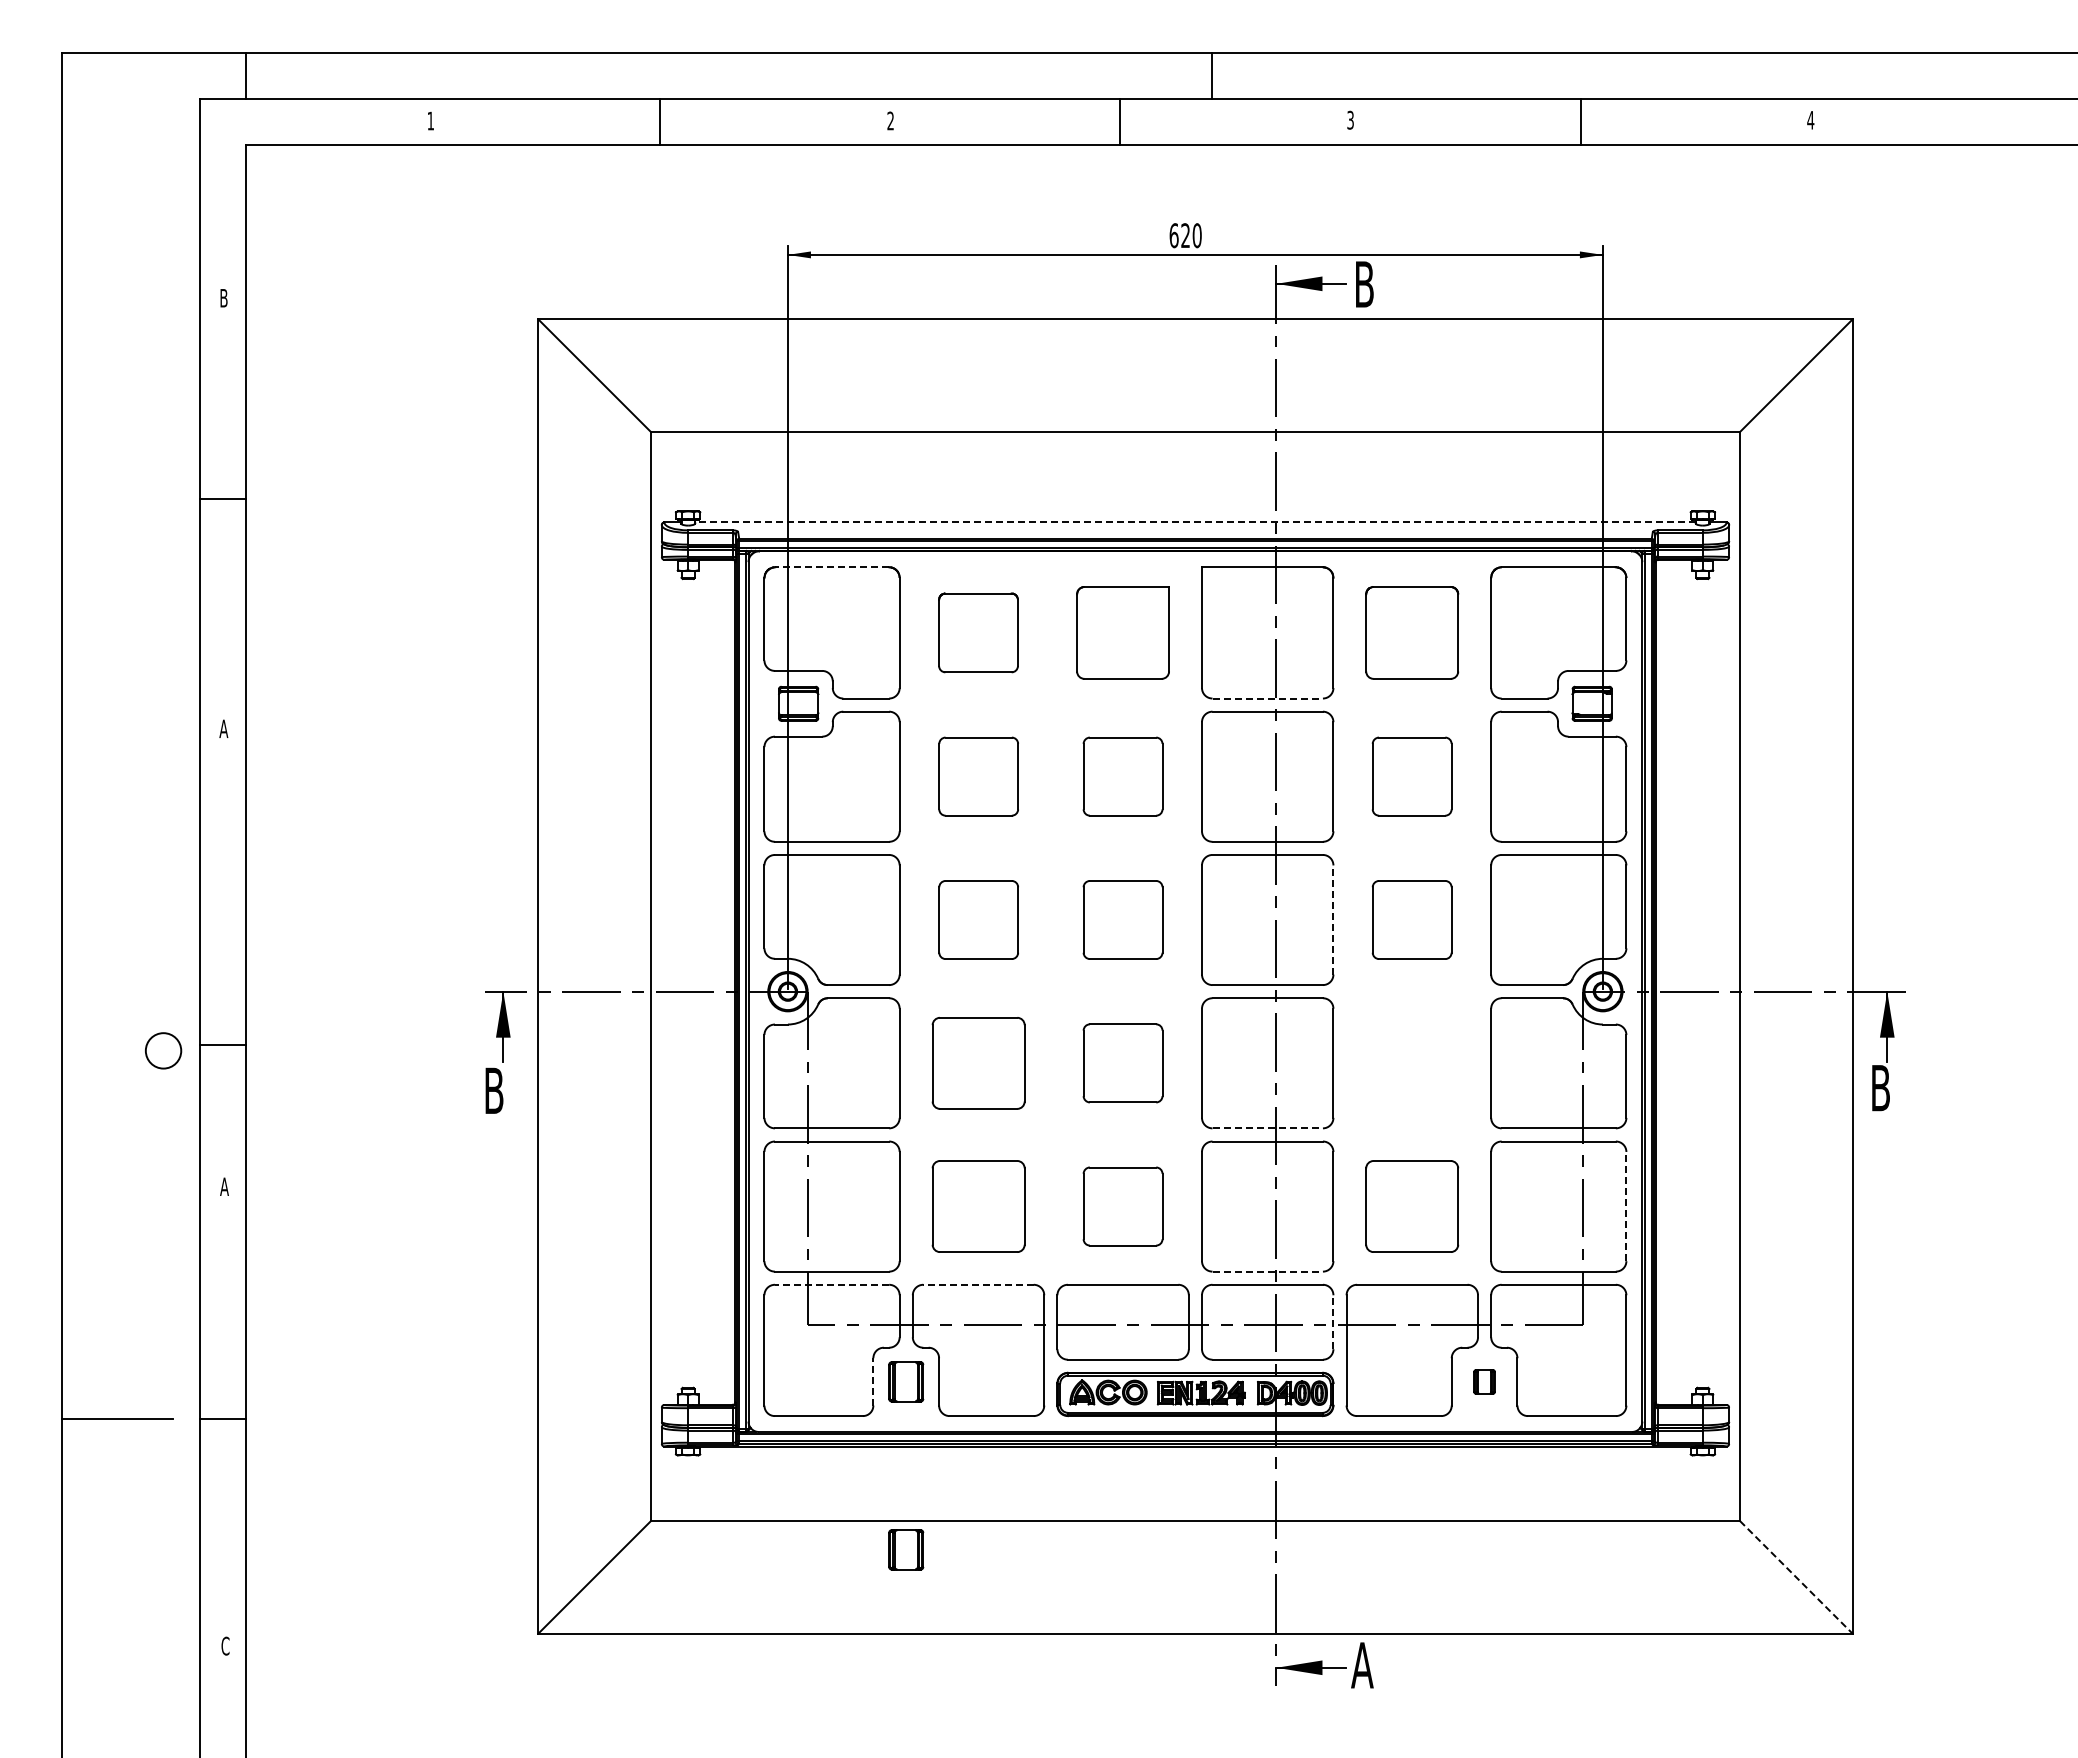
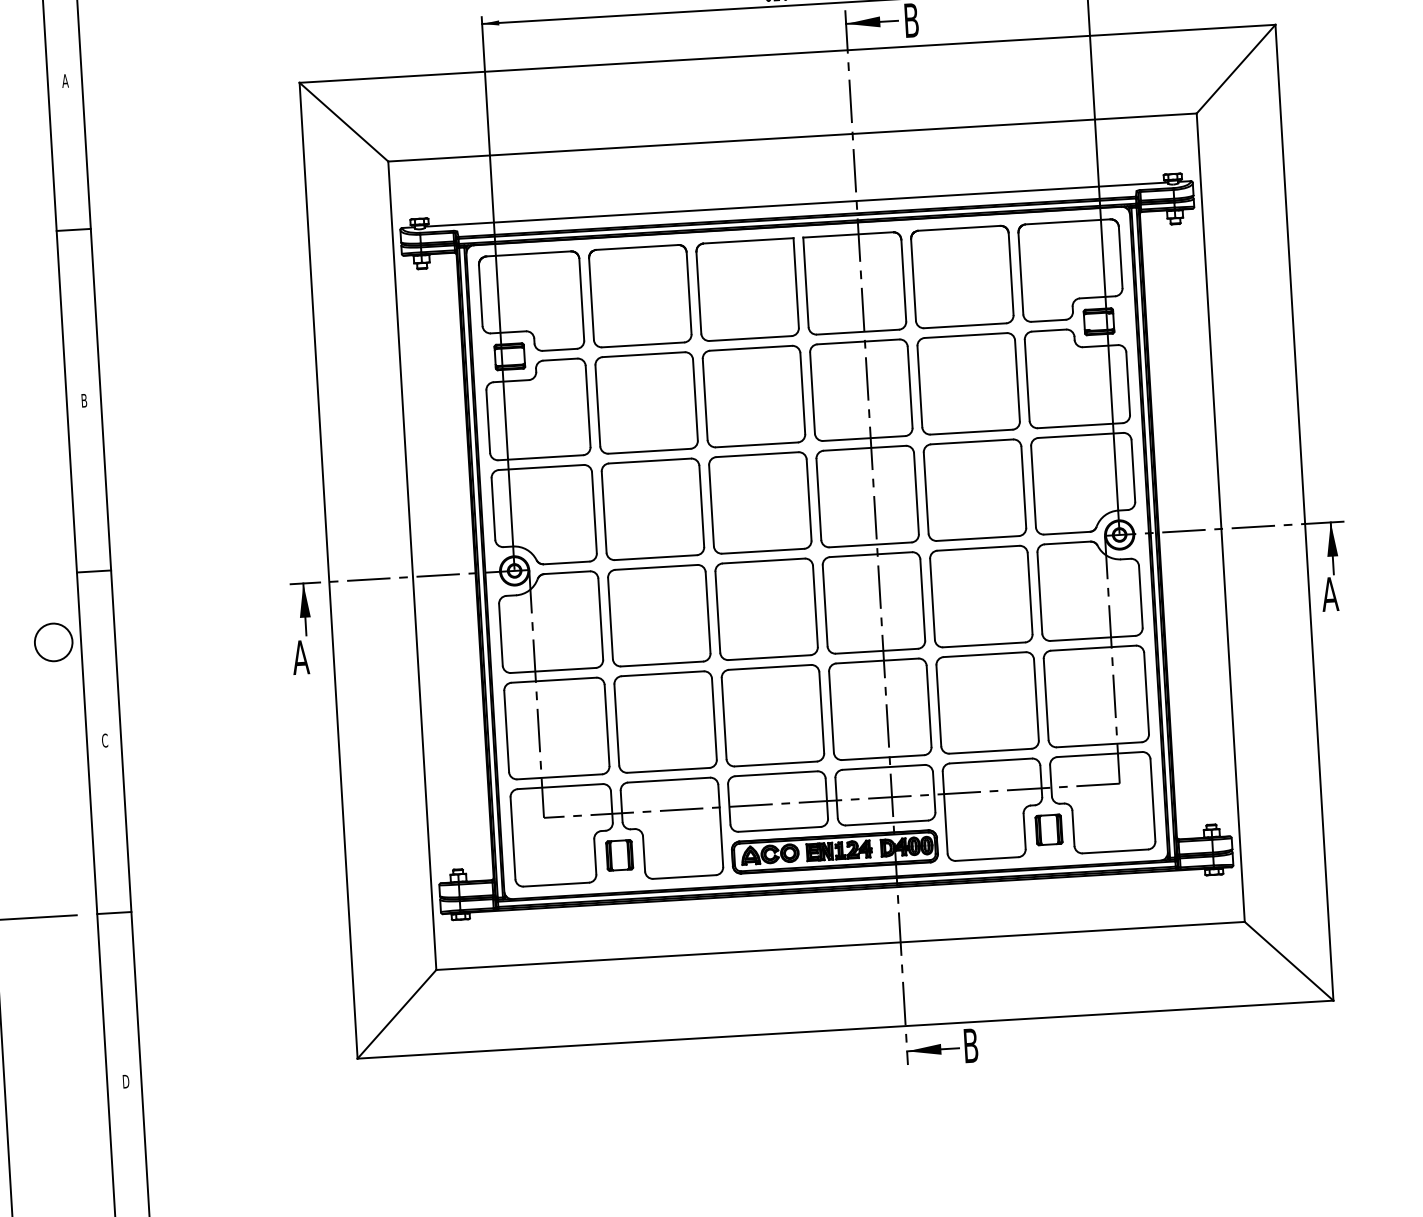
text: (223, 298) -> (65, 81), B -> A
line: (1195, 522) -> (796, 204), dashed -> solid
line: (832, 567) -> (529, 254), dashed -> solid
part: (978, 632) -> (640, 295), size x1.67
part: (1122, 632) -> (747, 289), size x1.43
part: (1411, 632) -> (961, 276), size x1.43
line: (1268, 698) -> (858, 332), dashed -> solid
text: (223, 728) -> (83, 400), A -> B
part: (978, 776) -> (646, 402), size x1.67
part: (1122, 776) -> (753, 396), size x1.67
part: (1411, 776) -> (968, 383), size x1.67
part: (978, 919) -> (652, 508), size x1.67
part: (1122, 919) -> (759, 502), size x1.67
part: (1411, 919) -> (974, 489), size x1.67
line: (1333, 920) -> (916, 494), dashed -> solid
line: (223, 1044) -> (94, 571), moved
circle: (163, 1050) -> (53, 642), size x1.43
part: (978, 1063) -> (659, 615), size x1.43
part: (1122, 1063) -> (766, 609), size x1.67
part: (1411, 1063) -> (980, 596), added
text: (1880, 1088) -> (1330, 594), B -> A
text: (493, 1090) -> (300, 657), B -> A
line: (1268, 1128) -> (877, 651), dashed -> solid
text: (224, 1186) -> (104, 740), A -> C
part: (978, 1206) -> (665, 722), size x1.43
part: (1122, 1206) -> (772, 715), size x1.67
part: (1411, 1206) -> (987, 702), size x1.43
line: (1626, 1206) -> (1146, 693), dashed -> solid
line: (1268, 1271) -> (883, 757), dashed -> solid
line: (831, 1284) -> (559, 786), dashed -> solid
line: (978, 1284) -> (669, 779), dashed -> solid
line: (1333, 1322) -> (934, 792), dashed -> solid
line: (873, 1381) -> (595, 856), dashed -> solid
part: (1484, 1381) -> (1048, 829), size x1.67
part: (906, 1549) -> (627, 979), removed
line: (1796, 1577) -> (1289, 961), dashed -> solid
text: (225, 1645) -> (125, 1081), C -> D
text: (1362, 1665) -> (970, 1045), A -> B

